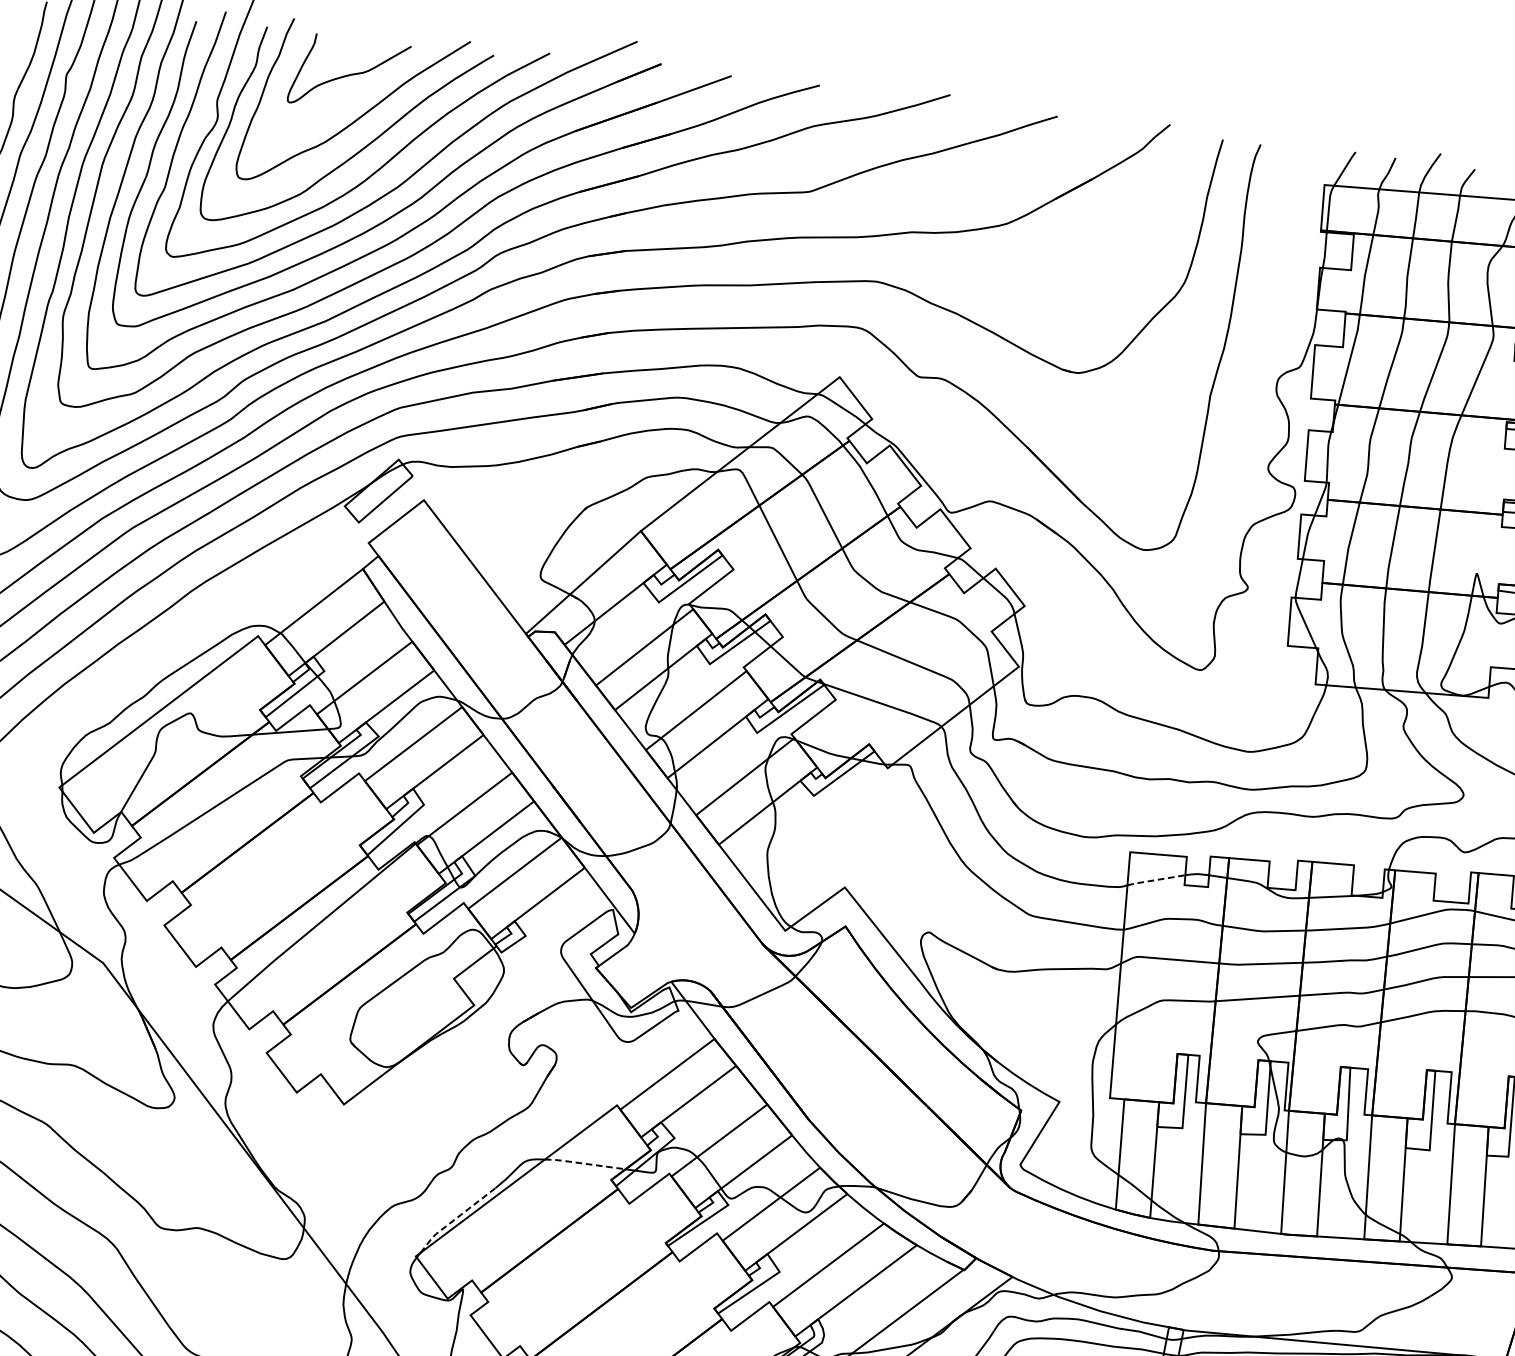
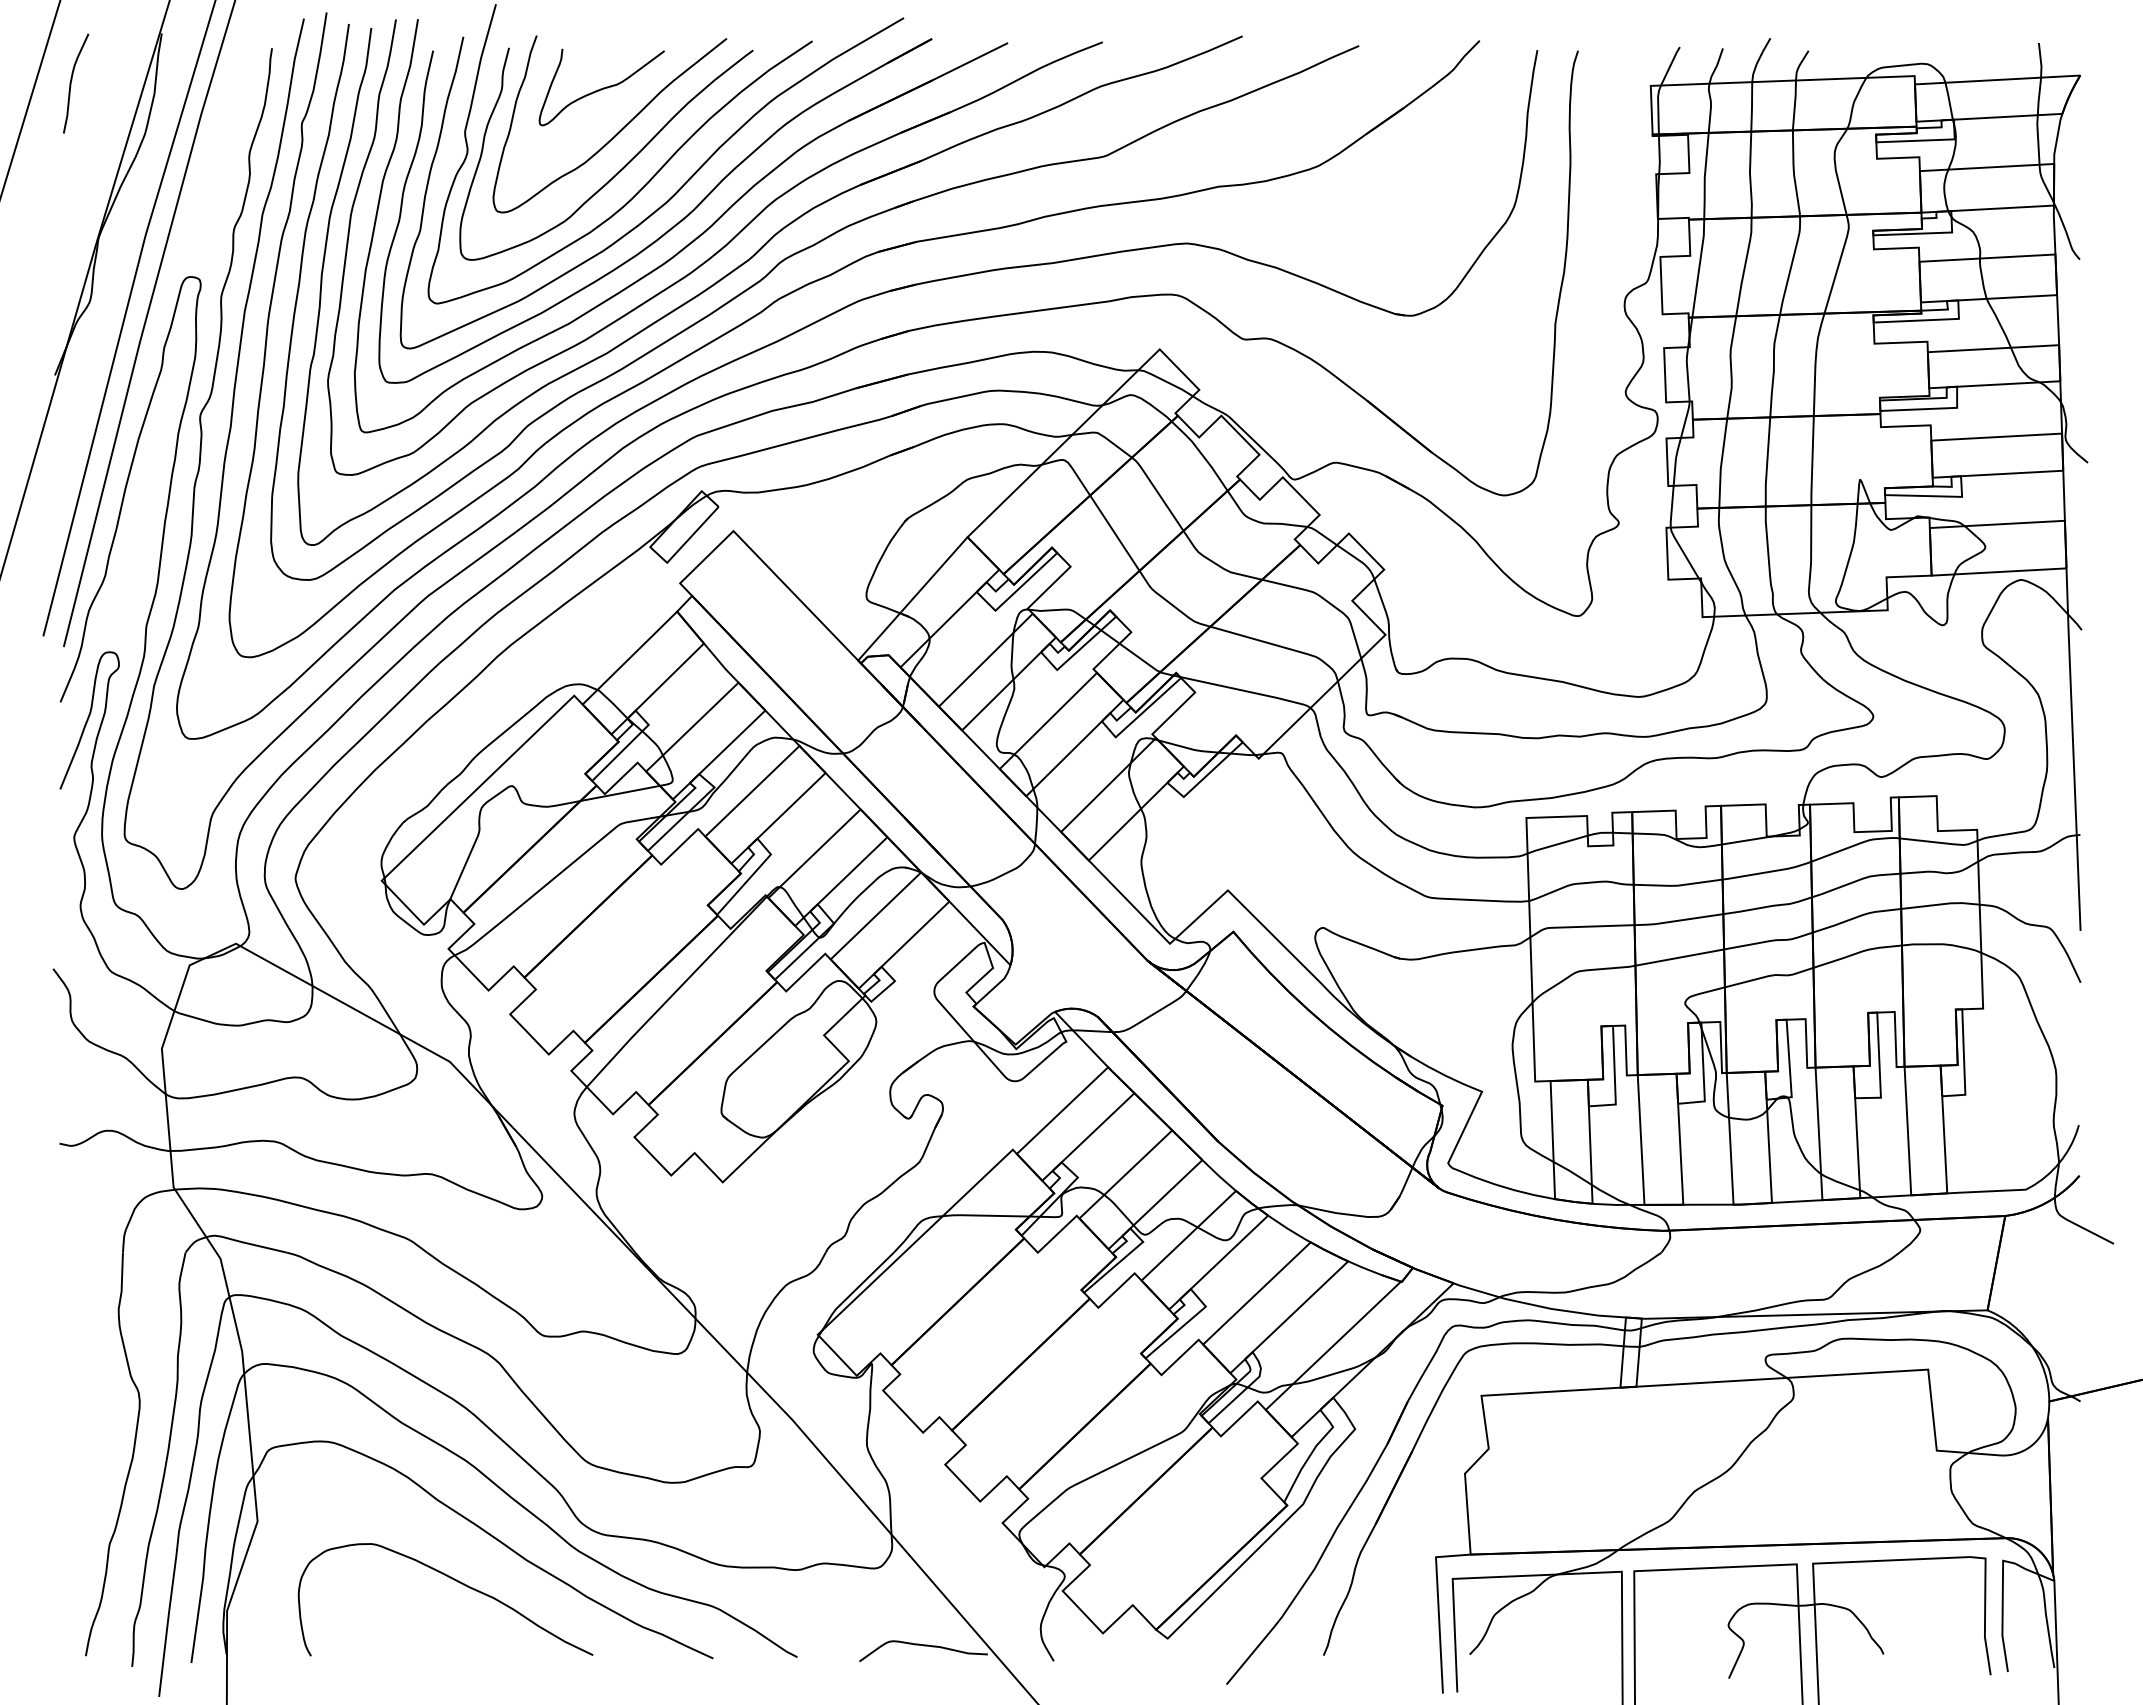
line: (1156, 880) -> (1557, 844), dashed -> solid
line: (584, 1163) -> (985, 1215), dashed -> solid
line: (454, 1219) -> (854, 1290), dashed -> solid

